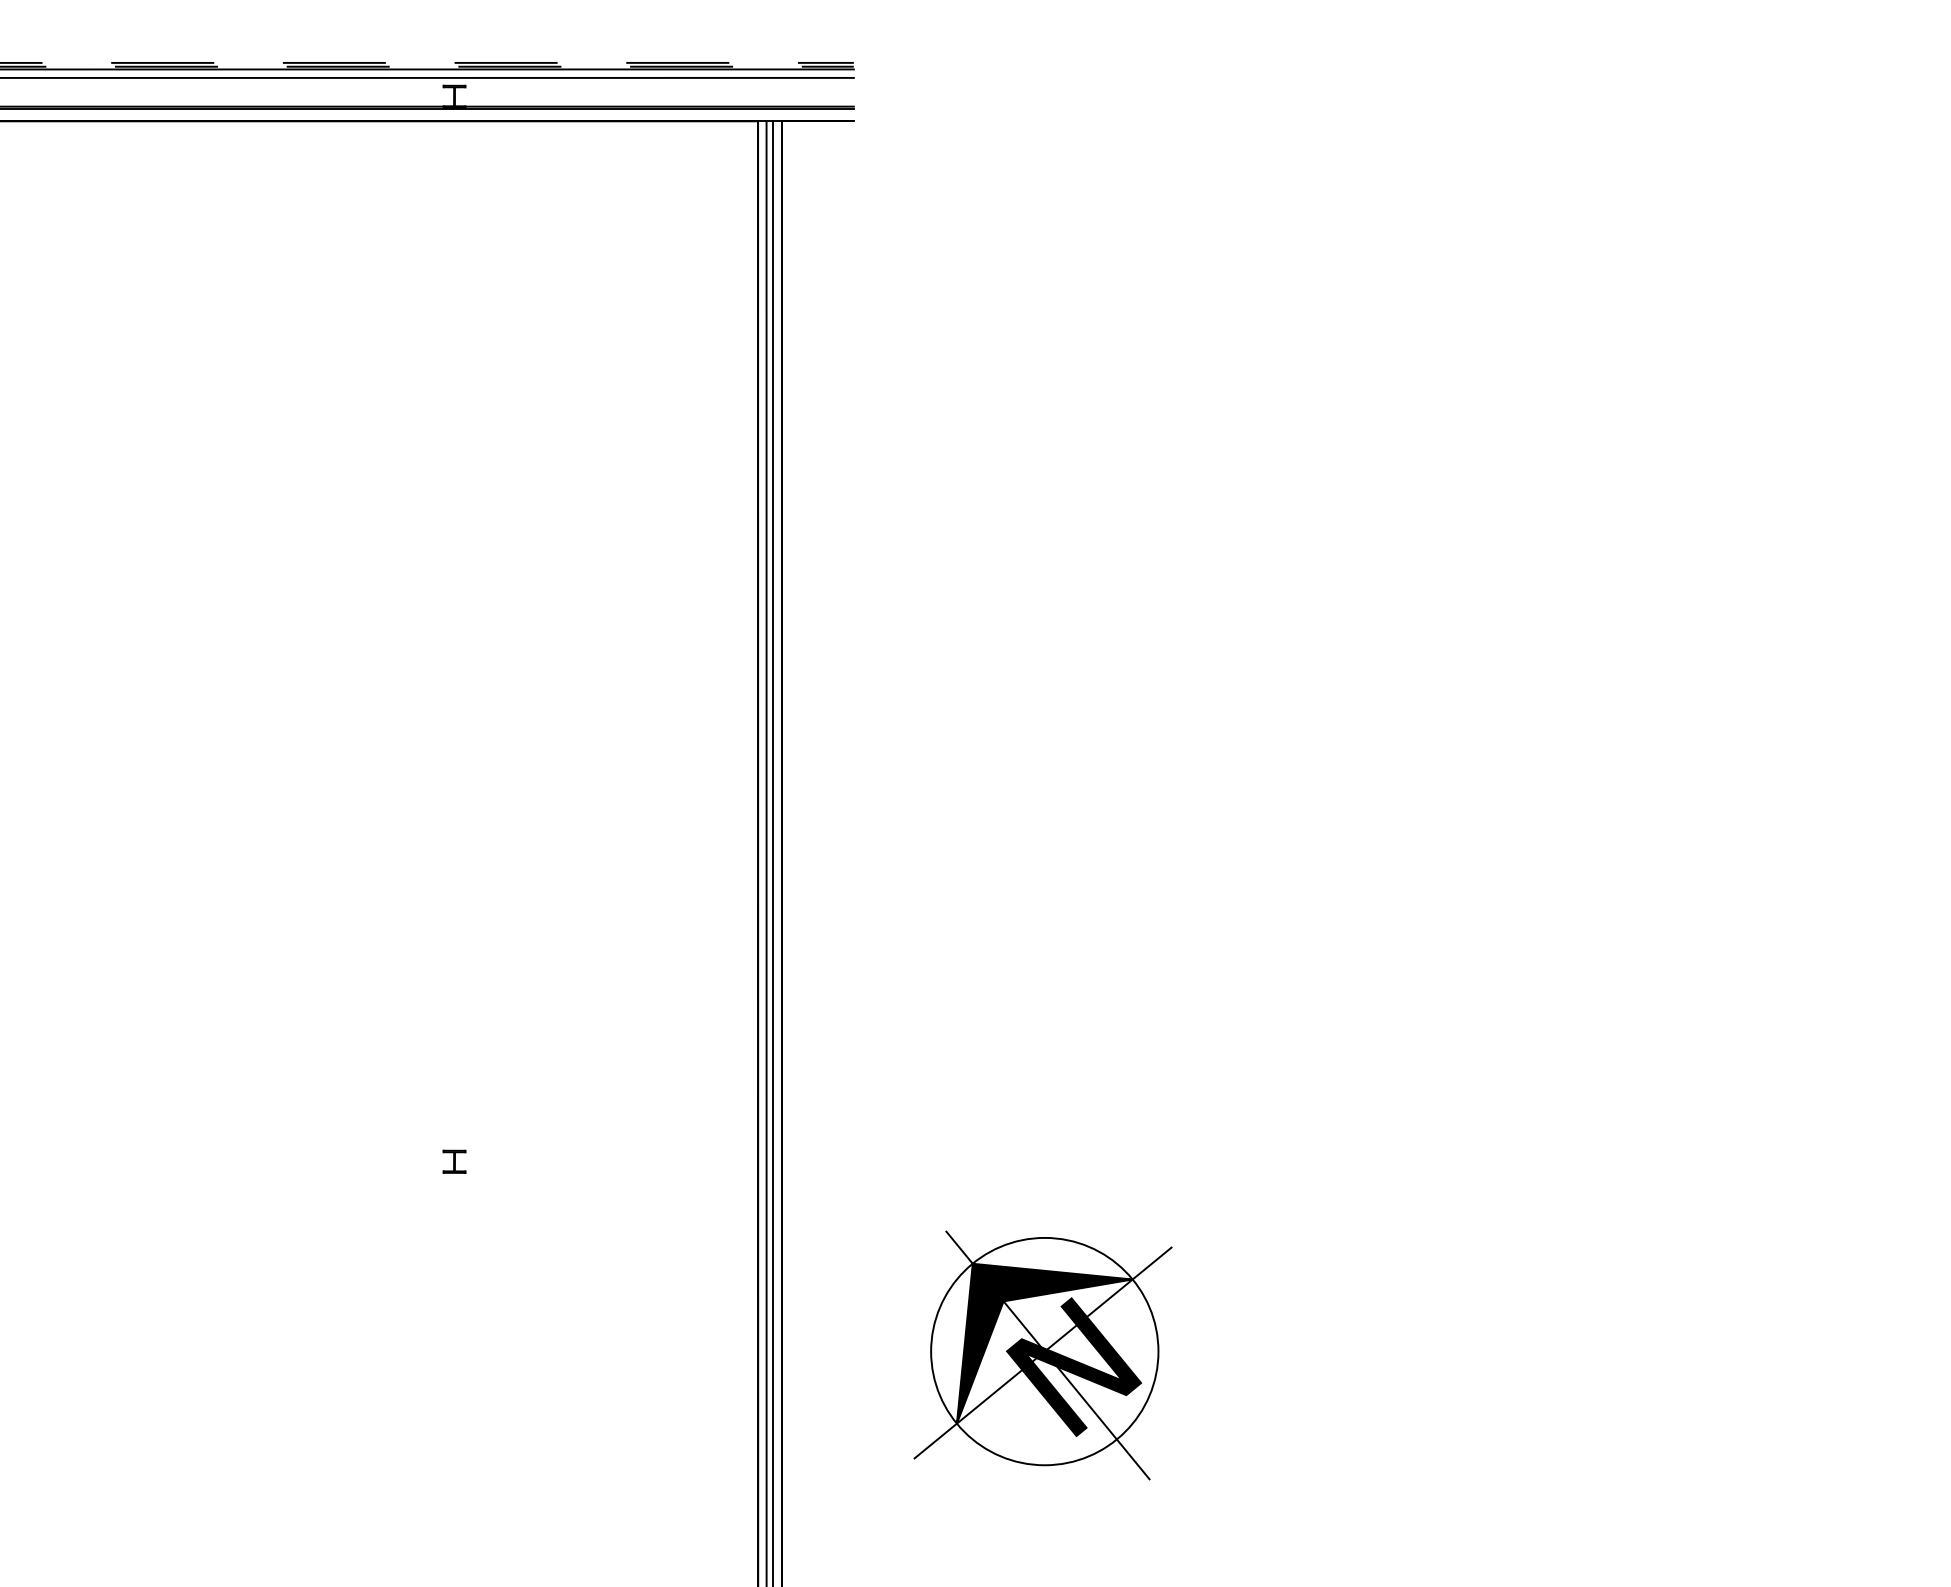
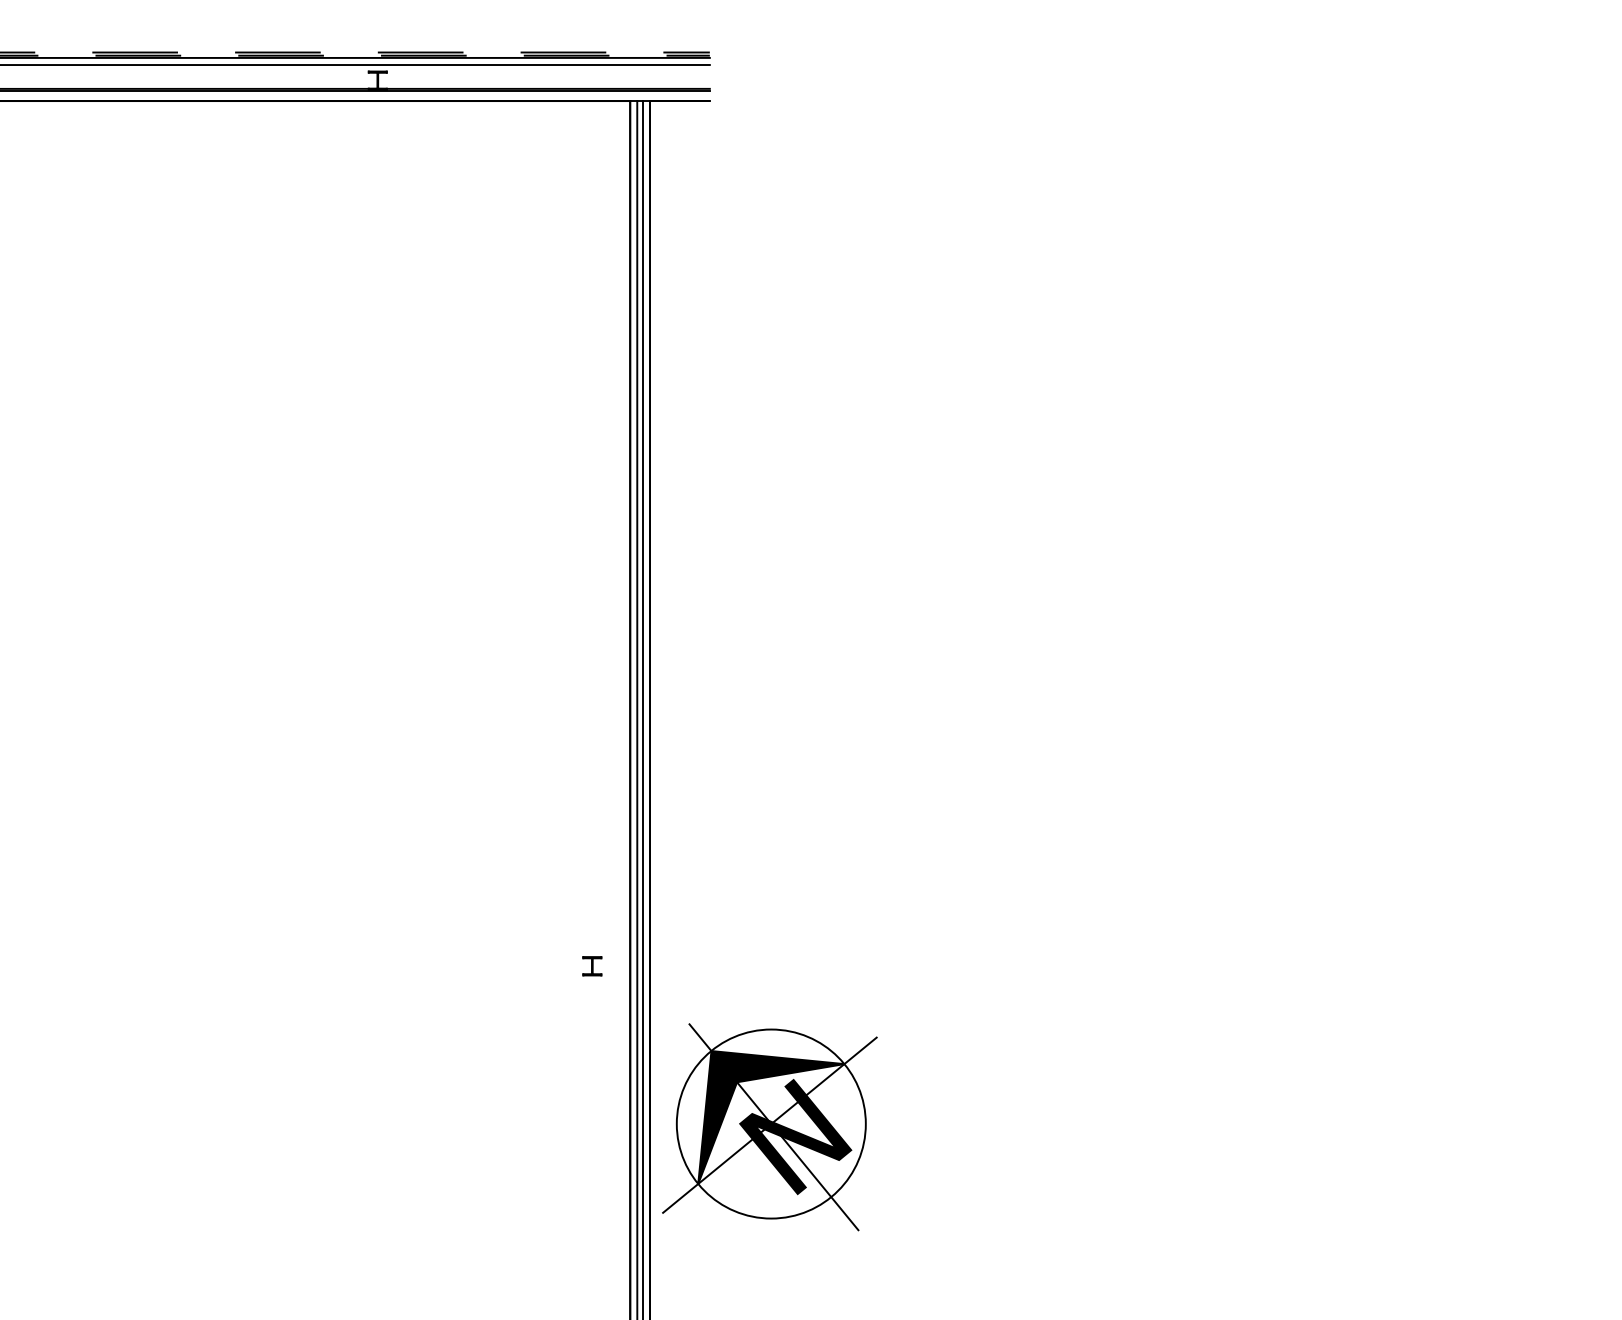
part: (454, 1161) -> (592, 965), moved
part: (1042, 1355) -> (769, 1127), moved

